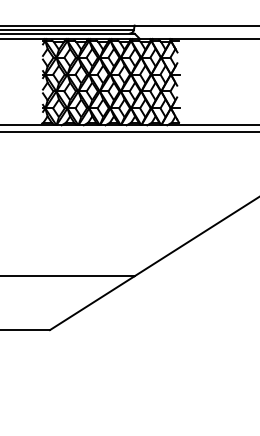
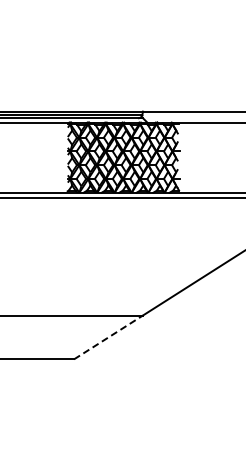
line: (92, 303) -> (108, 337), solid -> dashed

